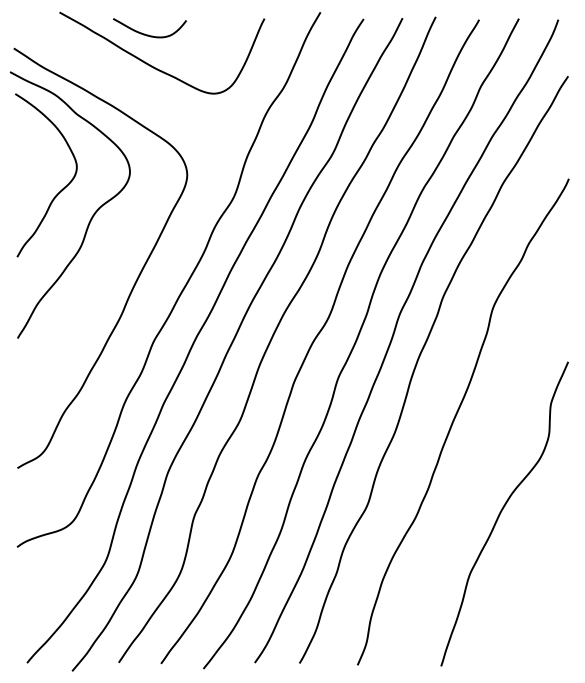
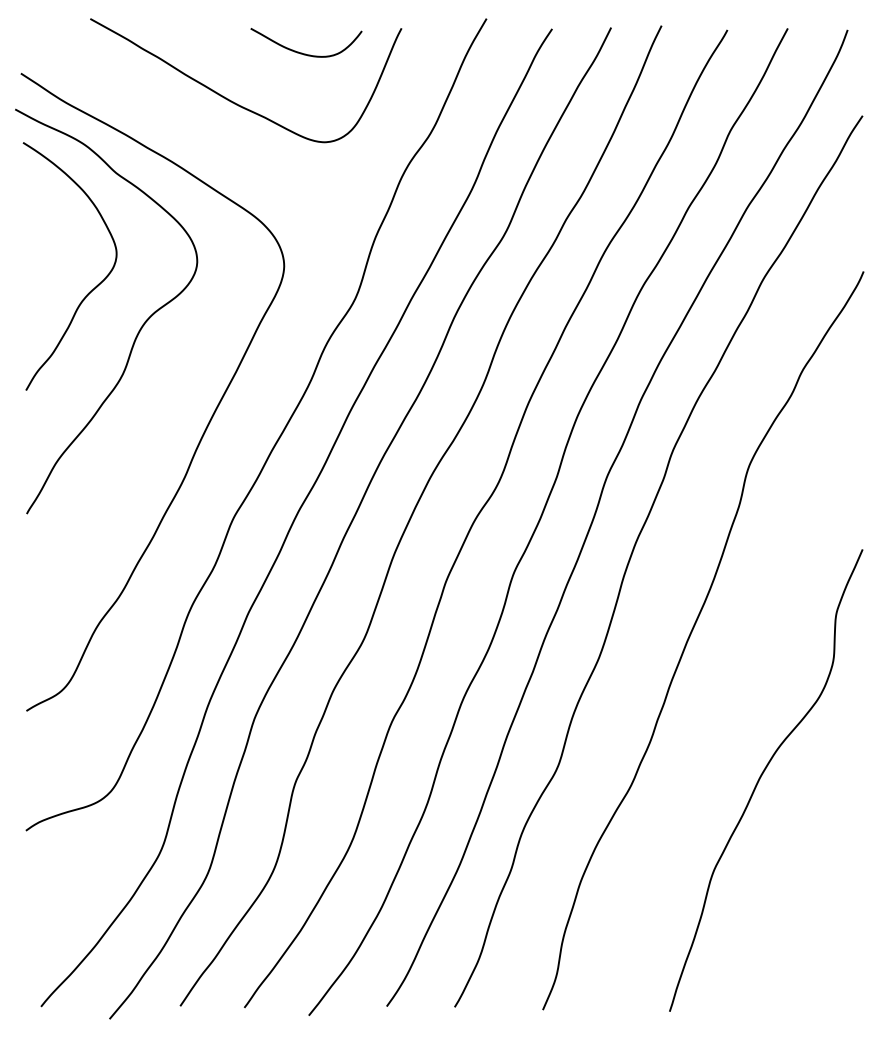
curve: (148, 34) -> (304, 52), moved

